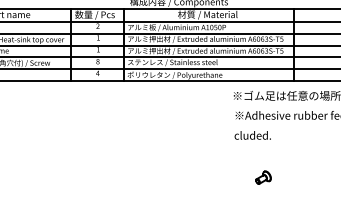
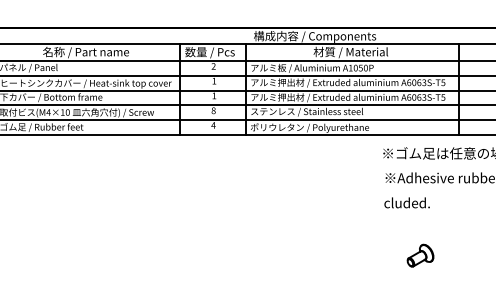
part: (263, 177) -> (420, 255), size x1.4

